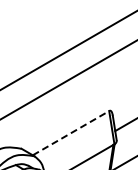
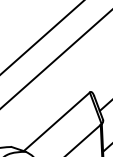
line: (71, 132) -> (57, 121), dashed -> solid

